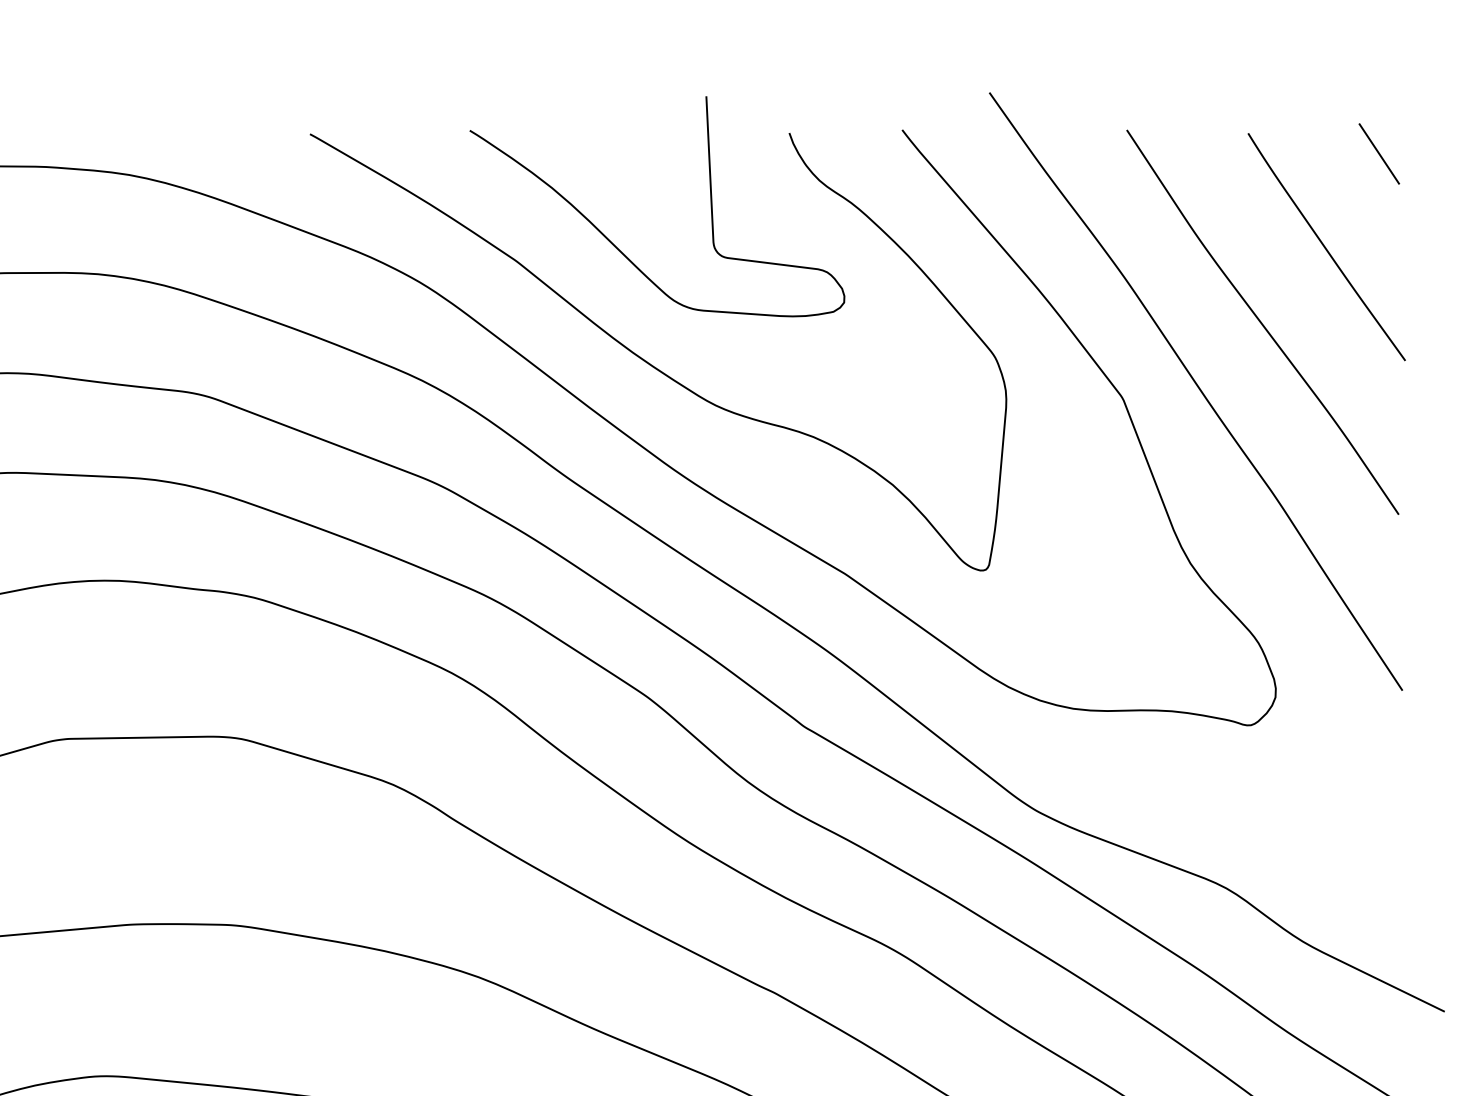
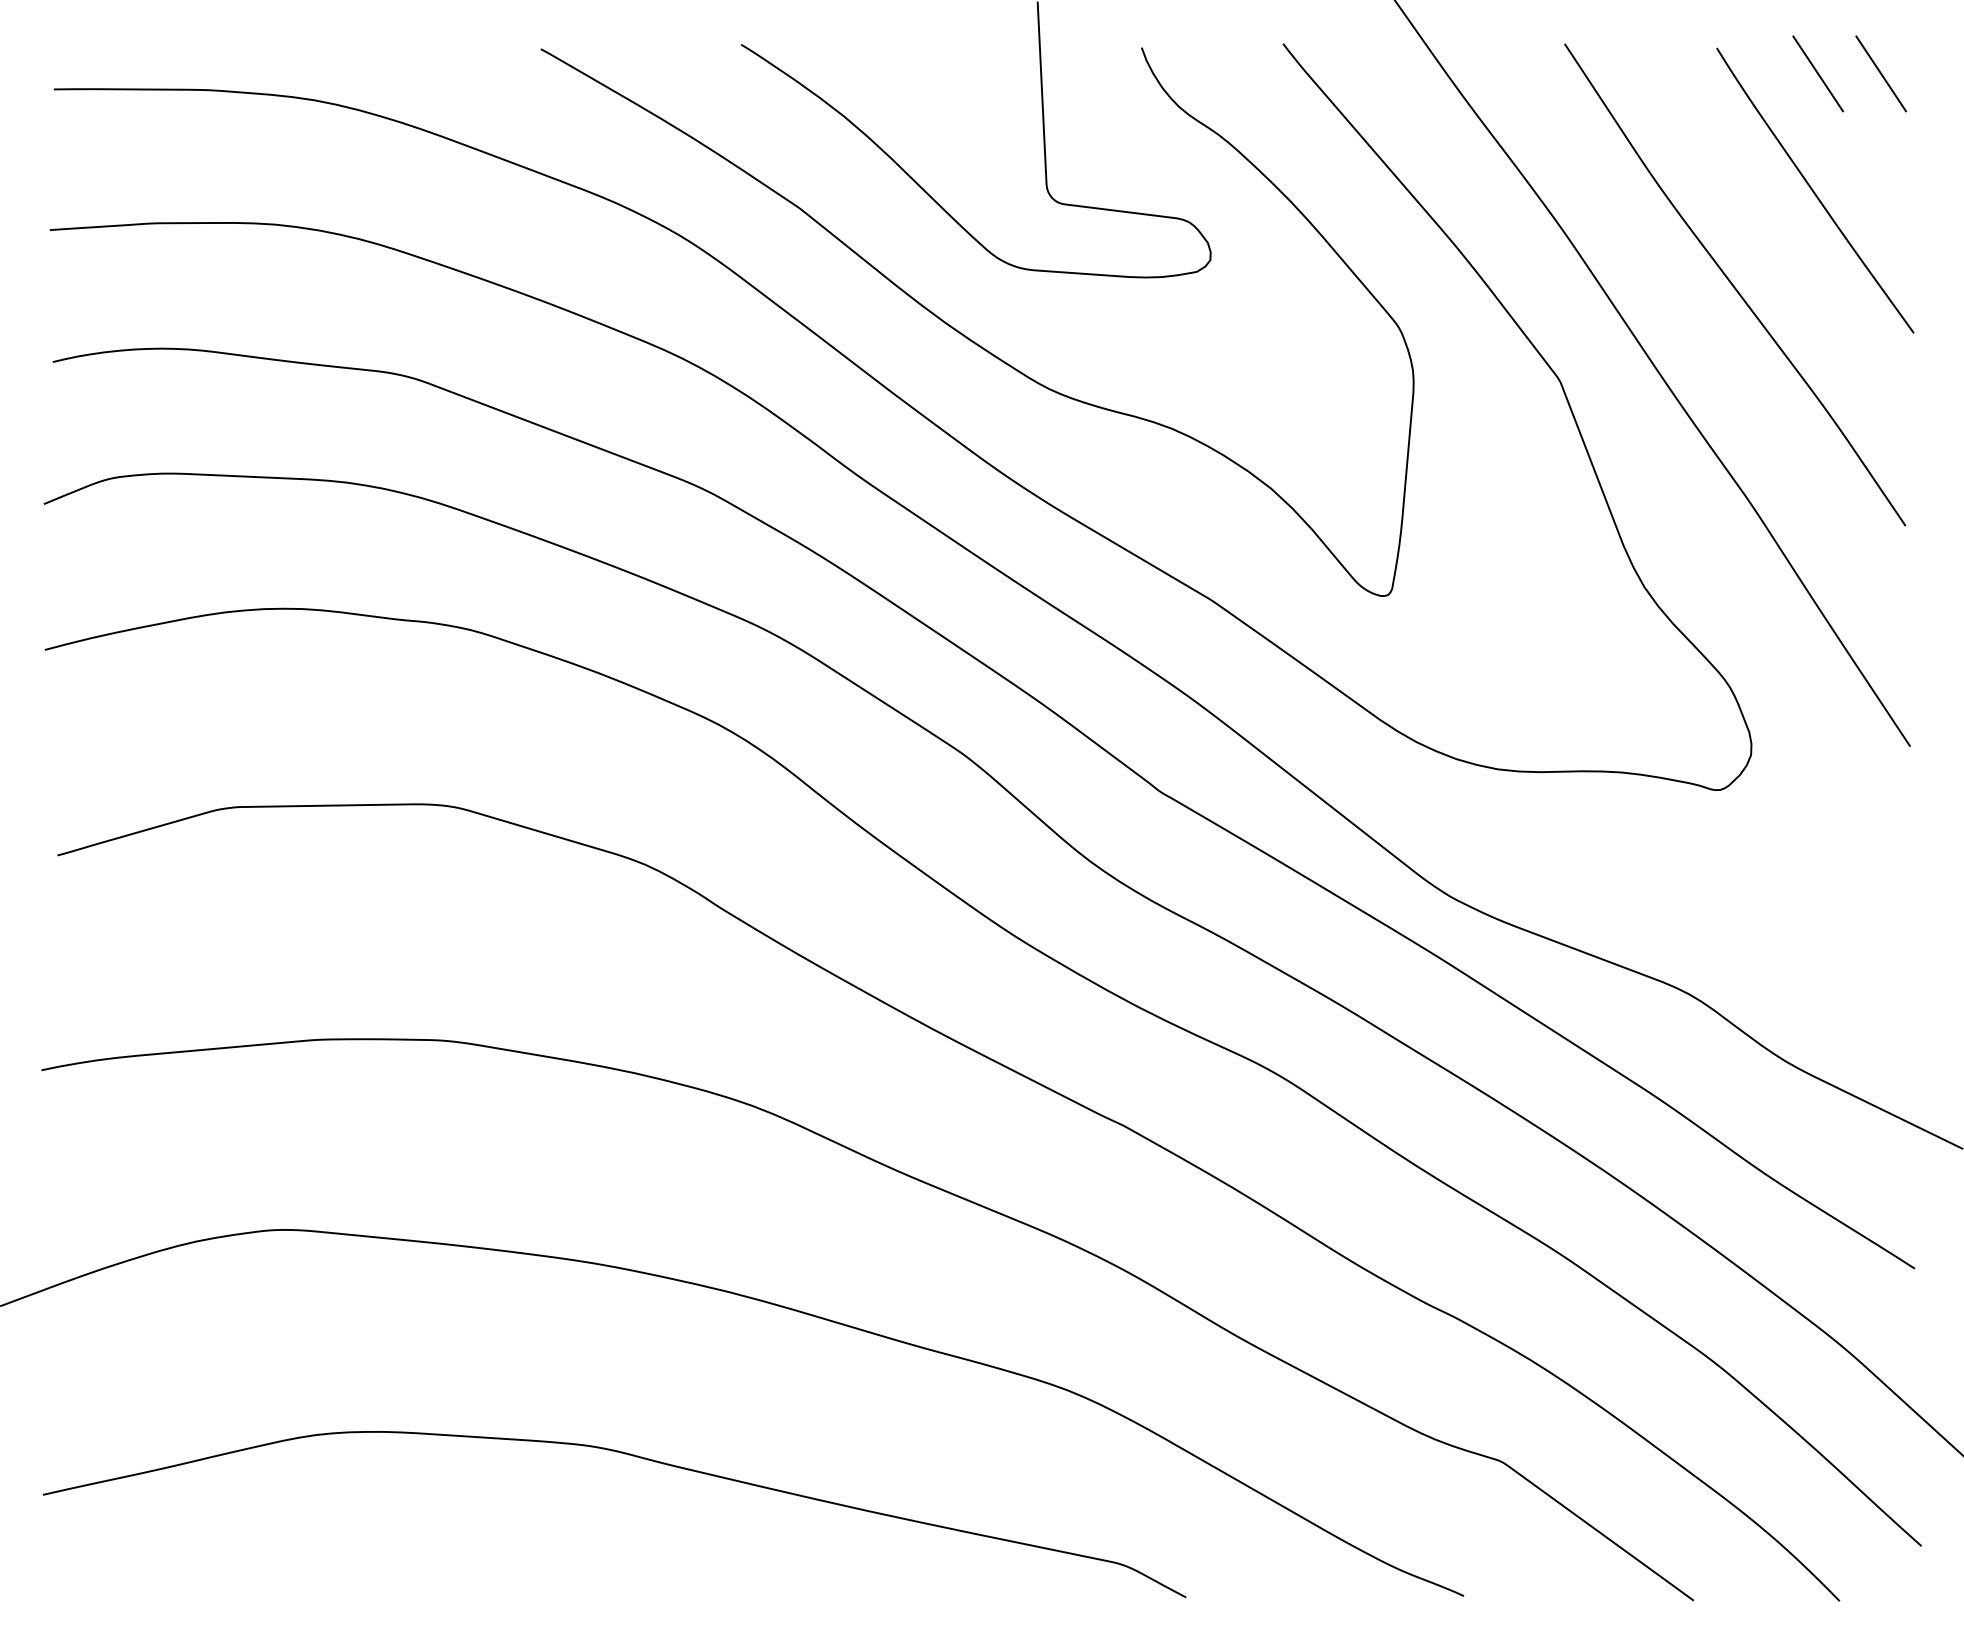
line: (1329, 153) -> (1818, 73), added

